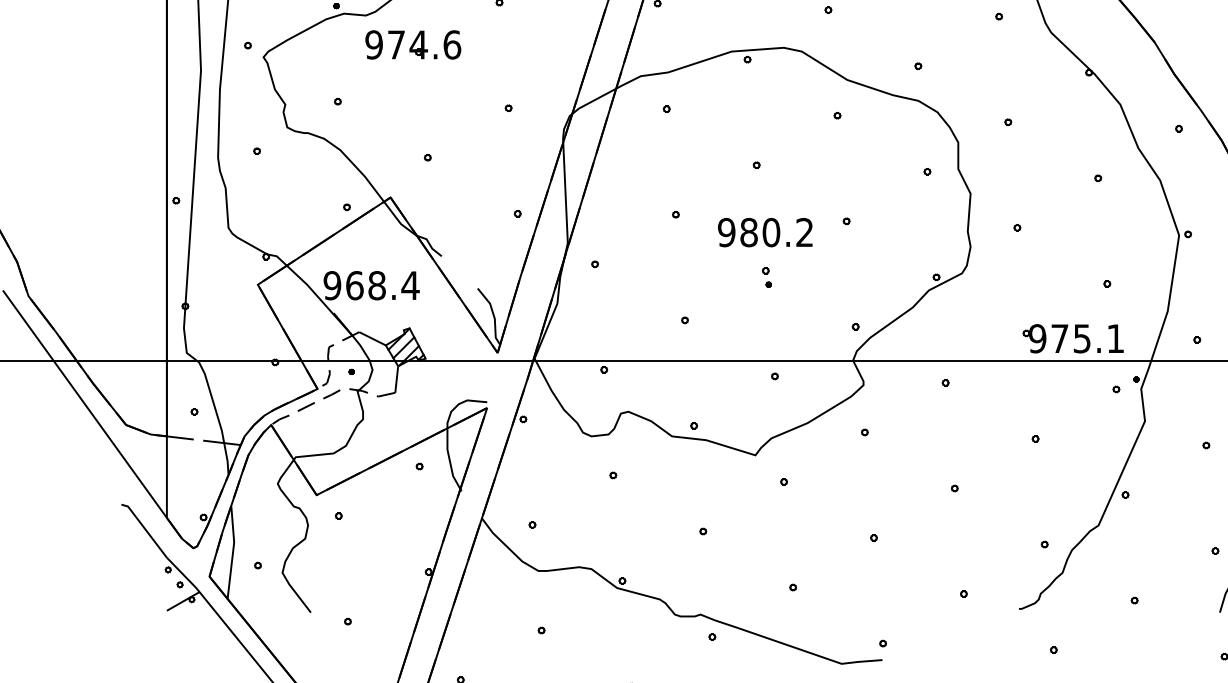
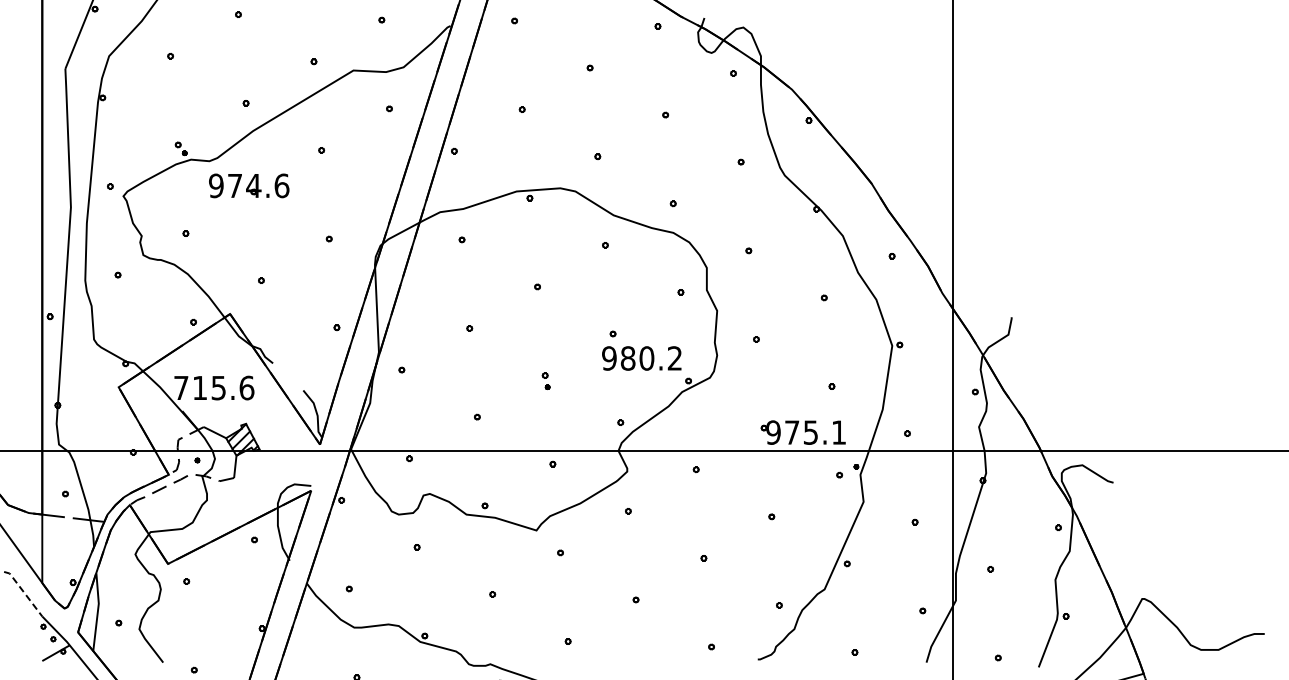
text: (764, 232) -> (641, 358), moved
text: (371, 285) -> (214, 387), 968.4 -> 715.6
line: (145, 529) -> (24, 592), solid -> dashed

